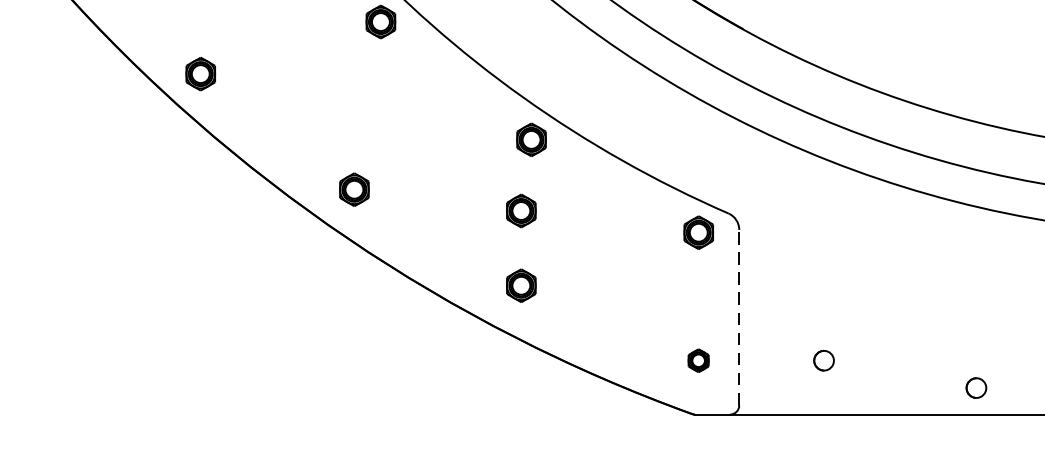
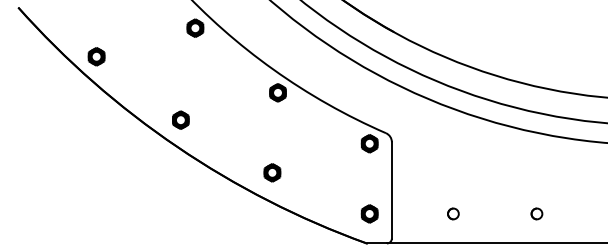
part: (521, 210) -> (272, 131), removed
line: (738, 316) -> (391, 189), dashed -> solid
part: (698, 359) -> (369, 213), size x1.43
part: (824, 359) -> (453, 213), moved
part: (975, 387) -> (536, 213), moved

